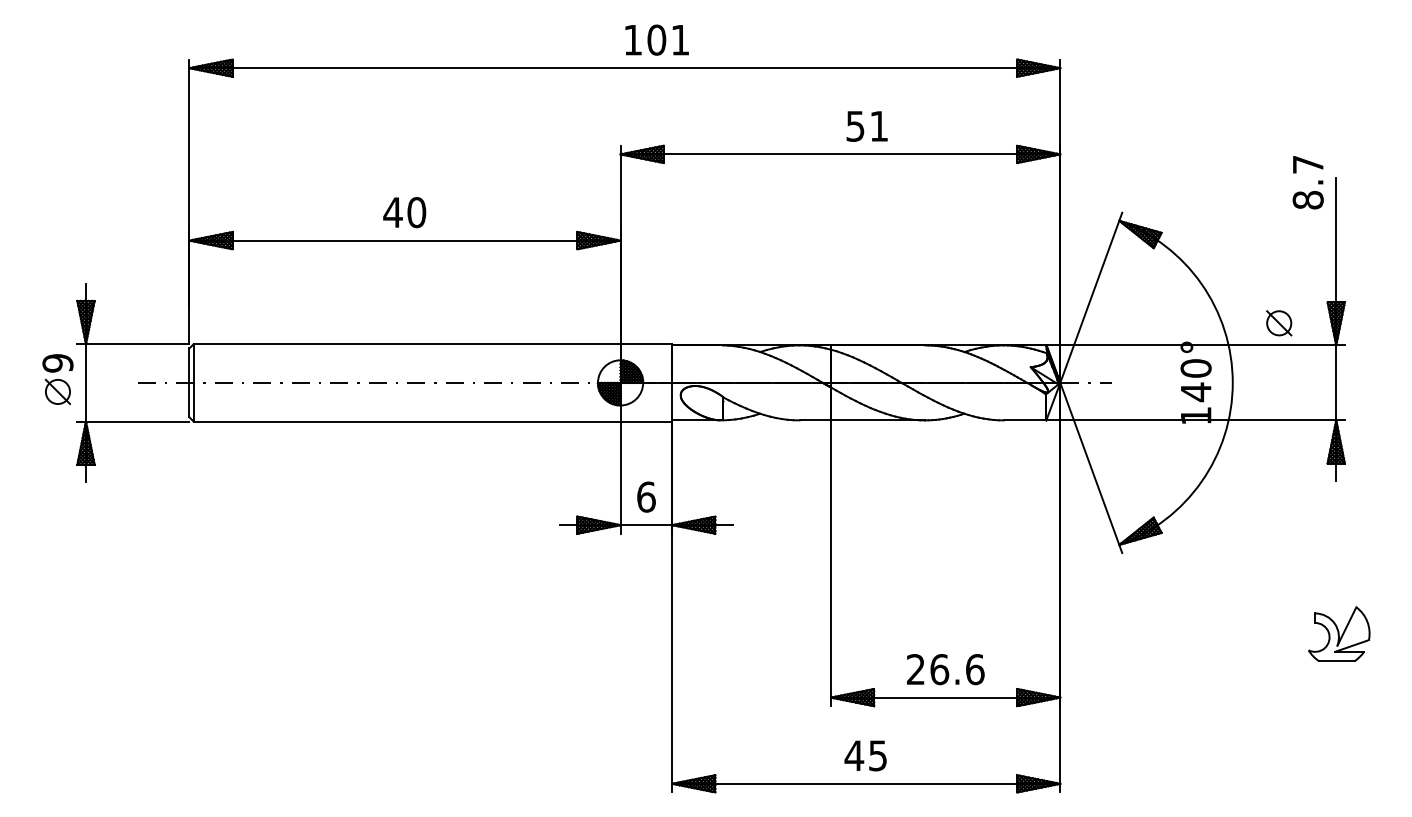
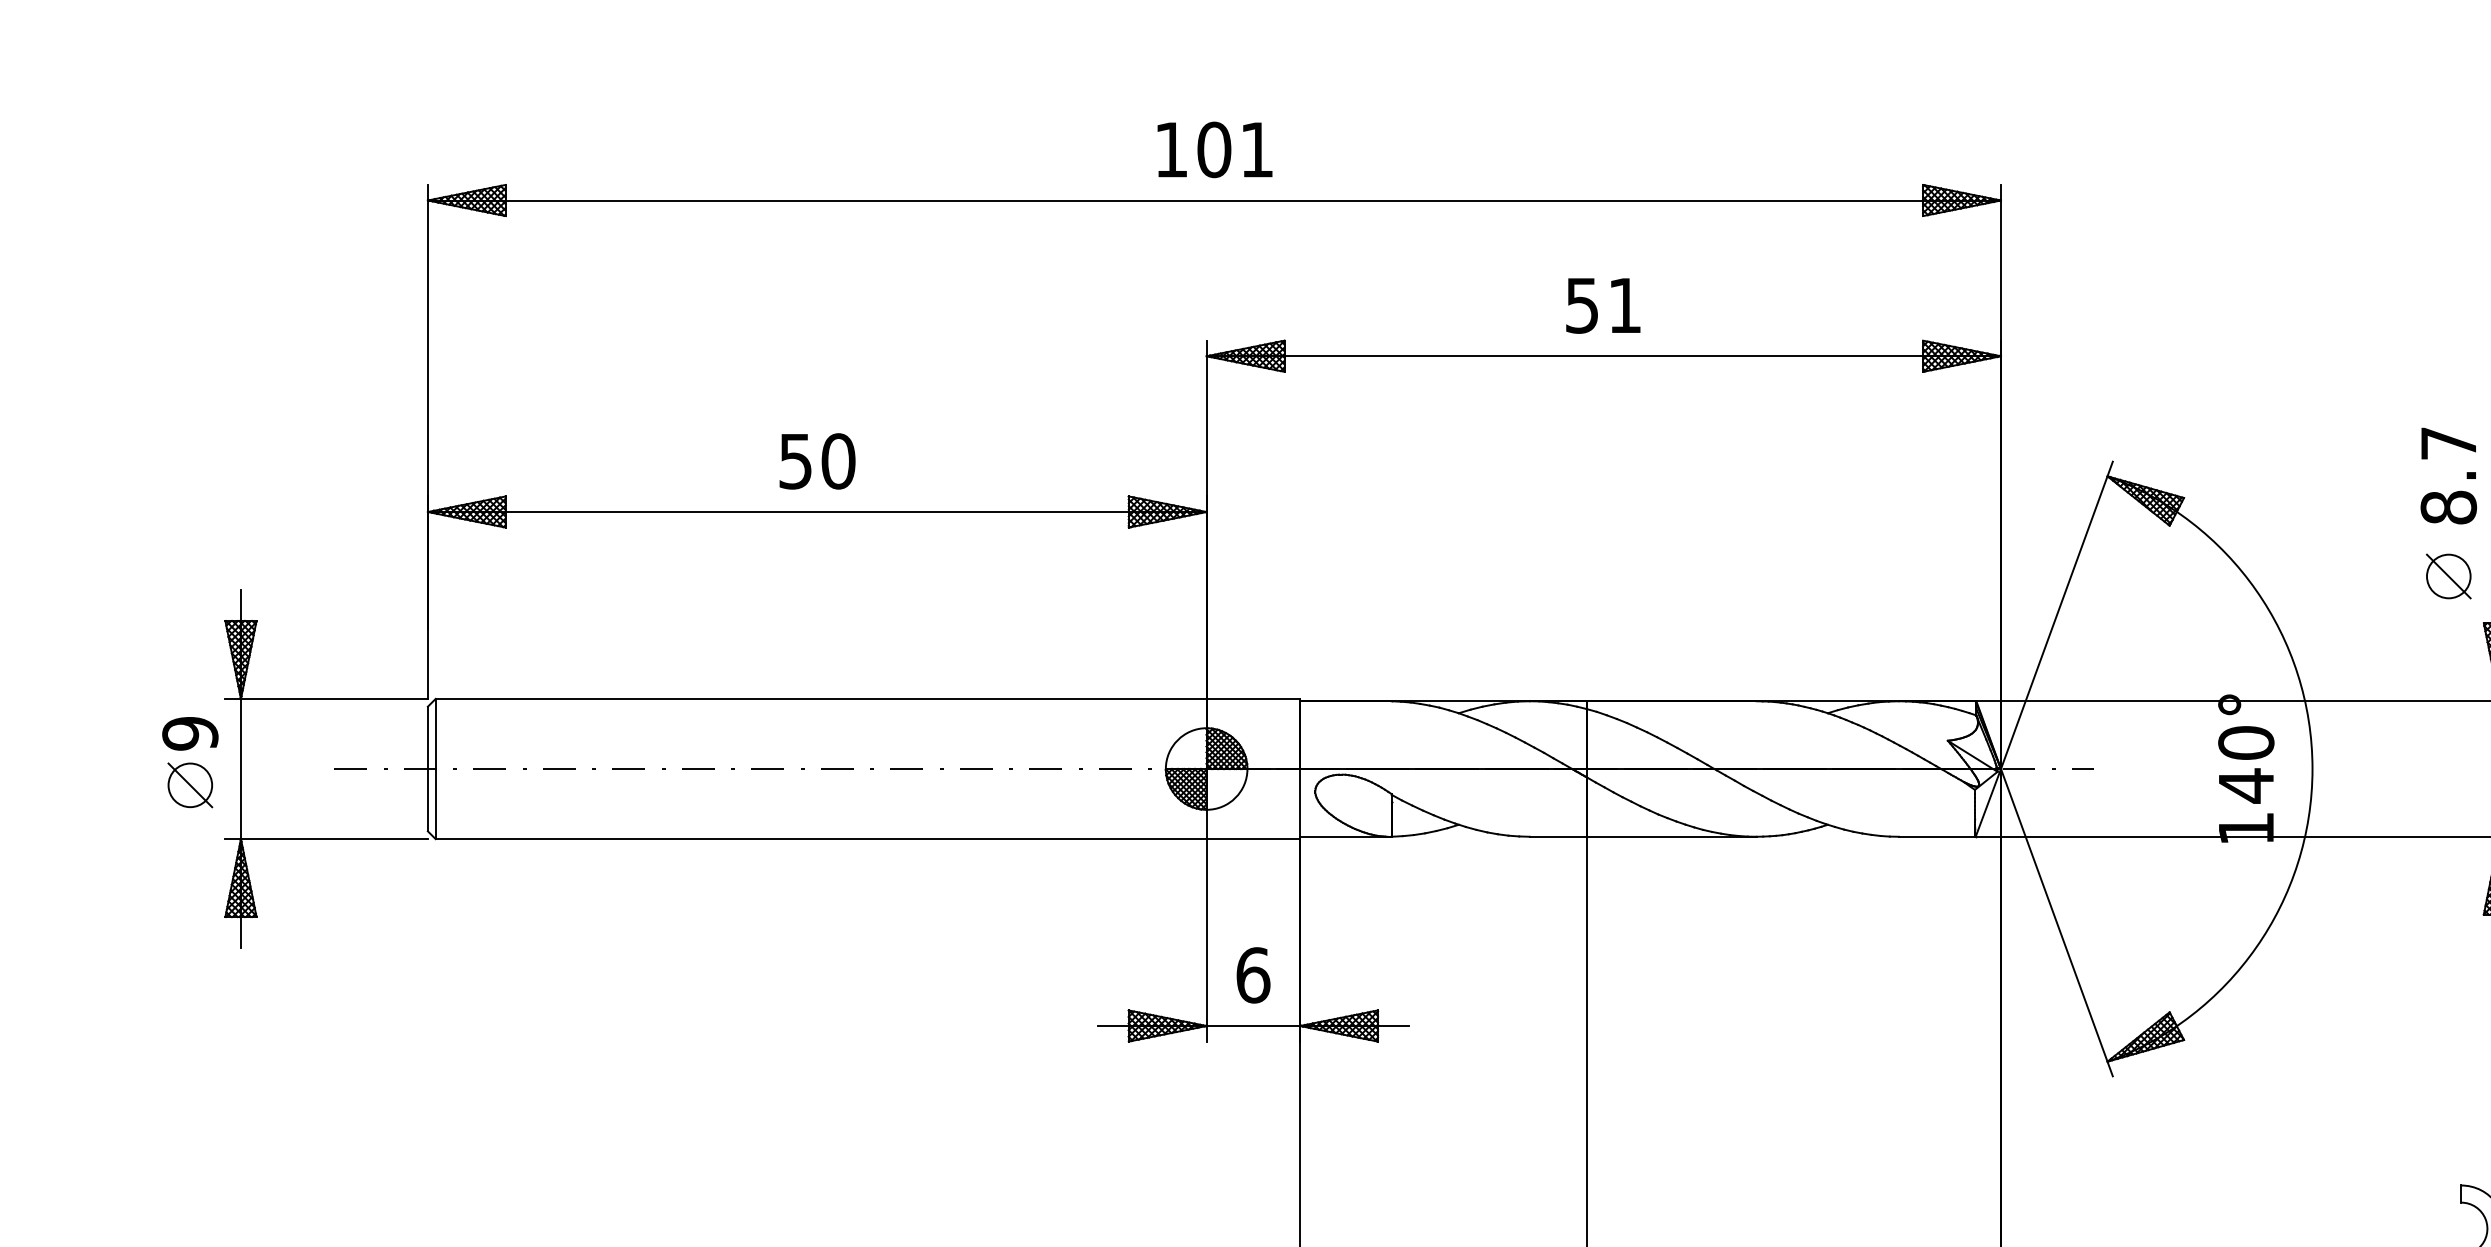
text: (656, 39) -> (1213, 148), moved
text: (866, 126) -> (1602, 305), moved
text: (1307, 182) -> (2447, 475), moved
text: (392, 212) -> (794, 461), 40 -> 50
part: (1279, 323) -> (2449, 576), moved

